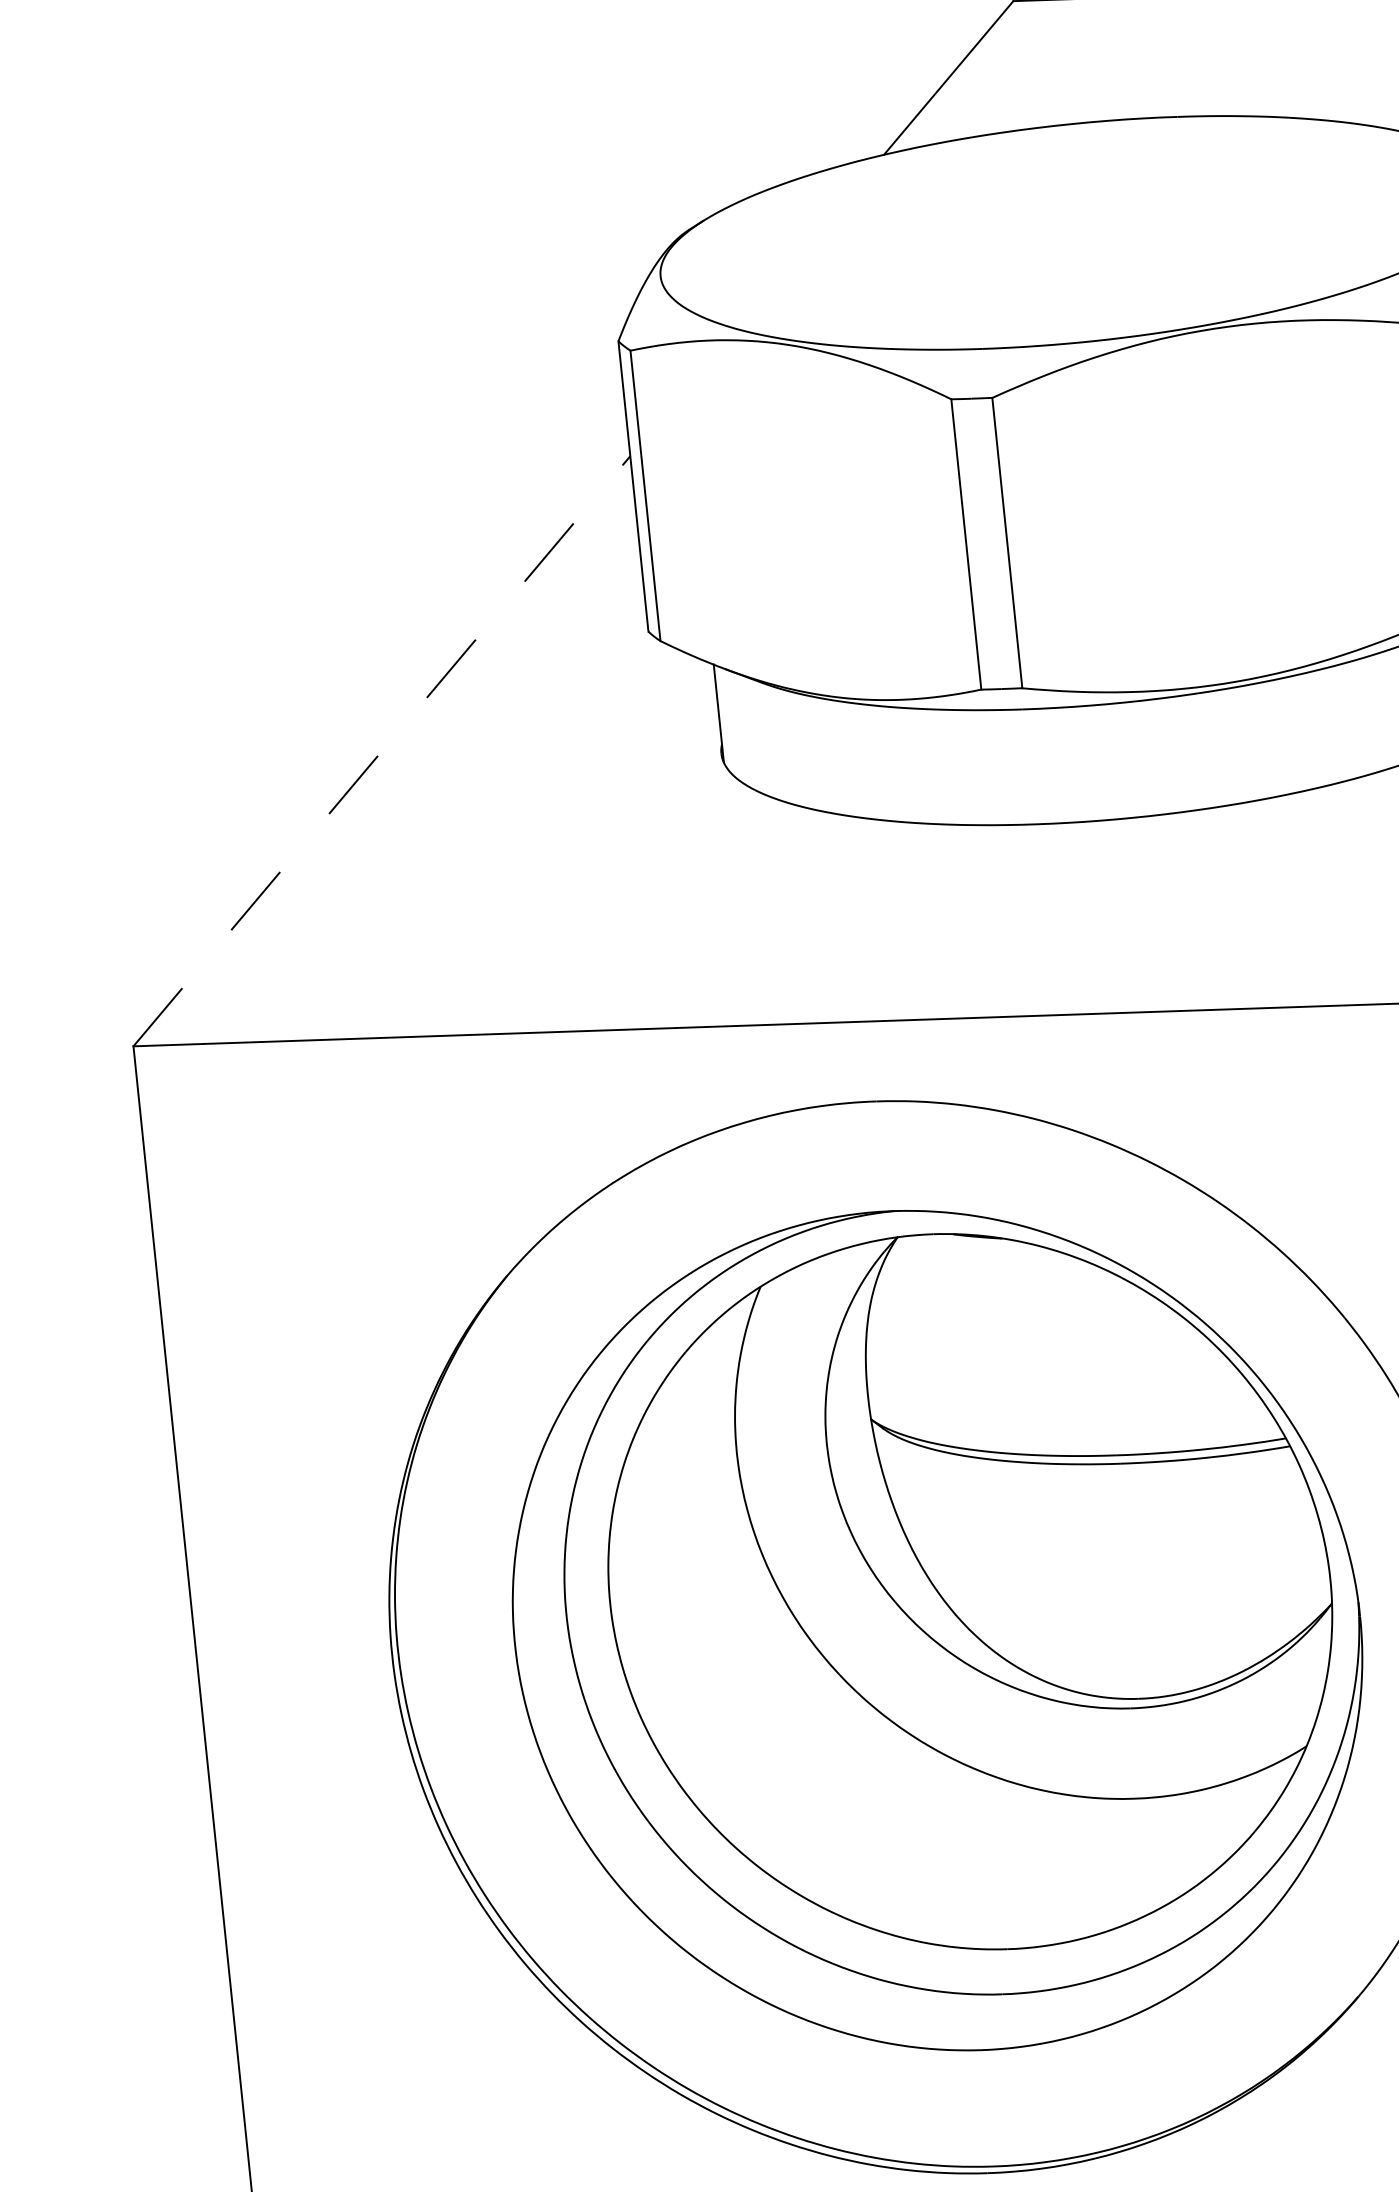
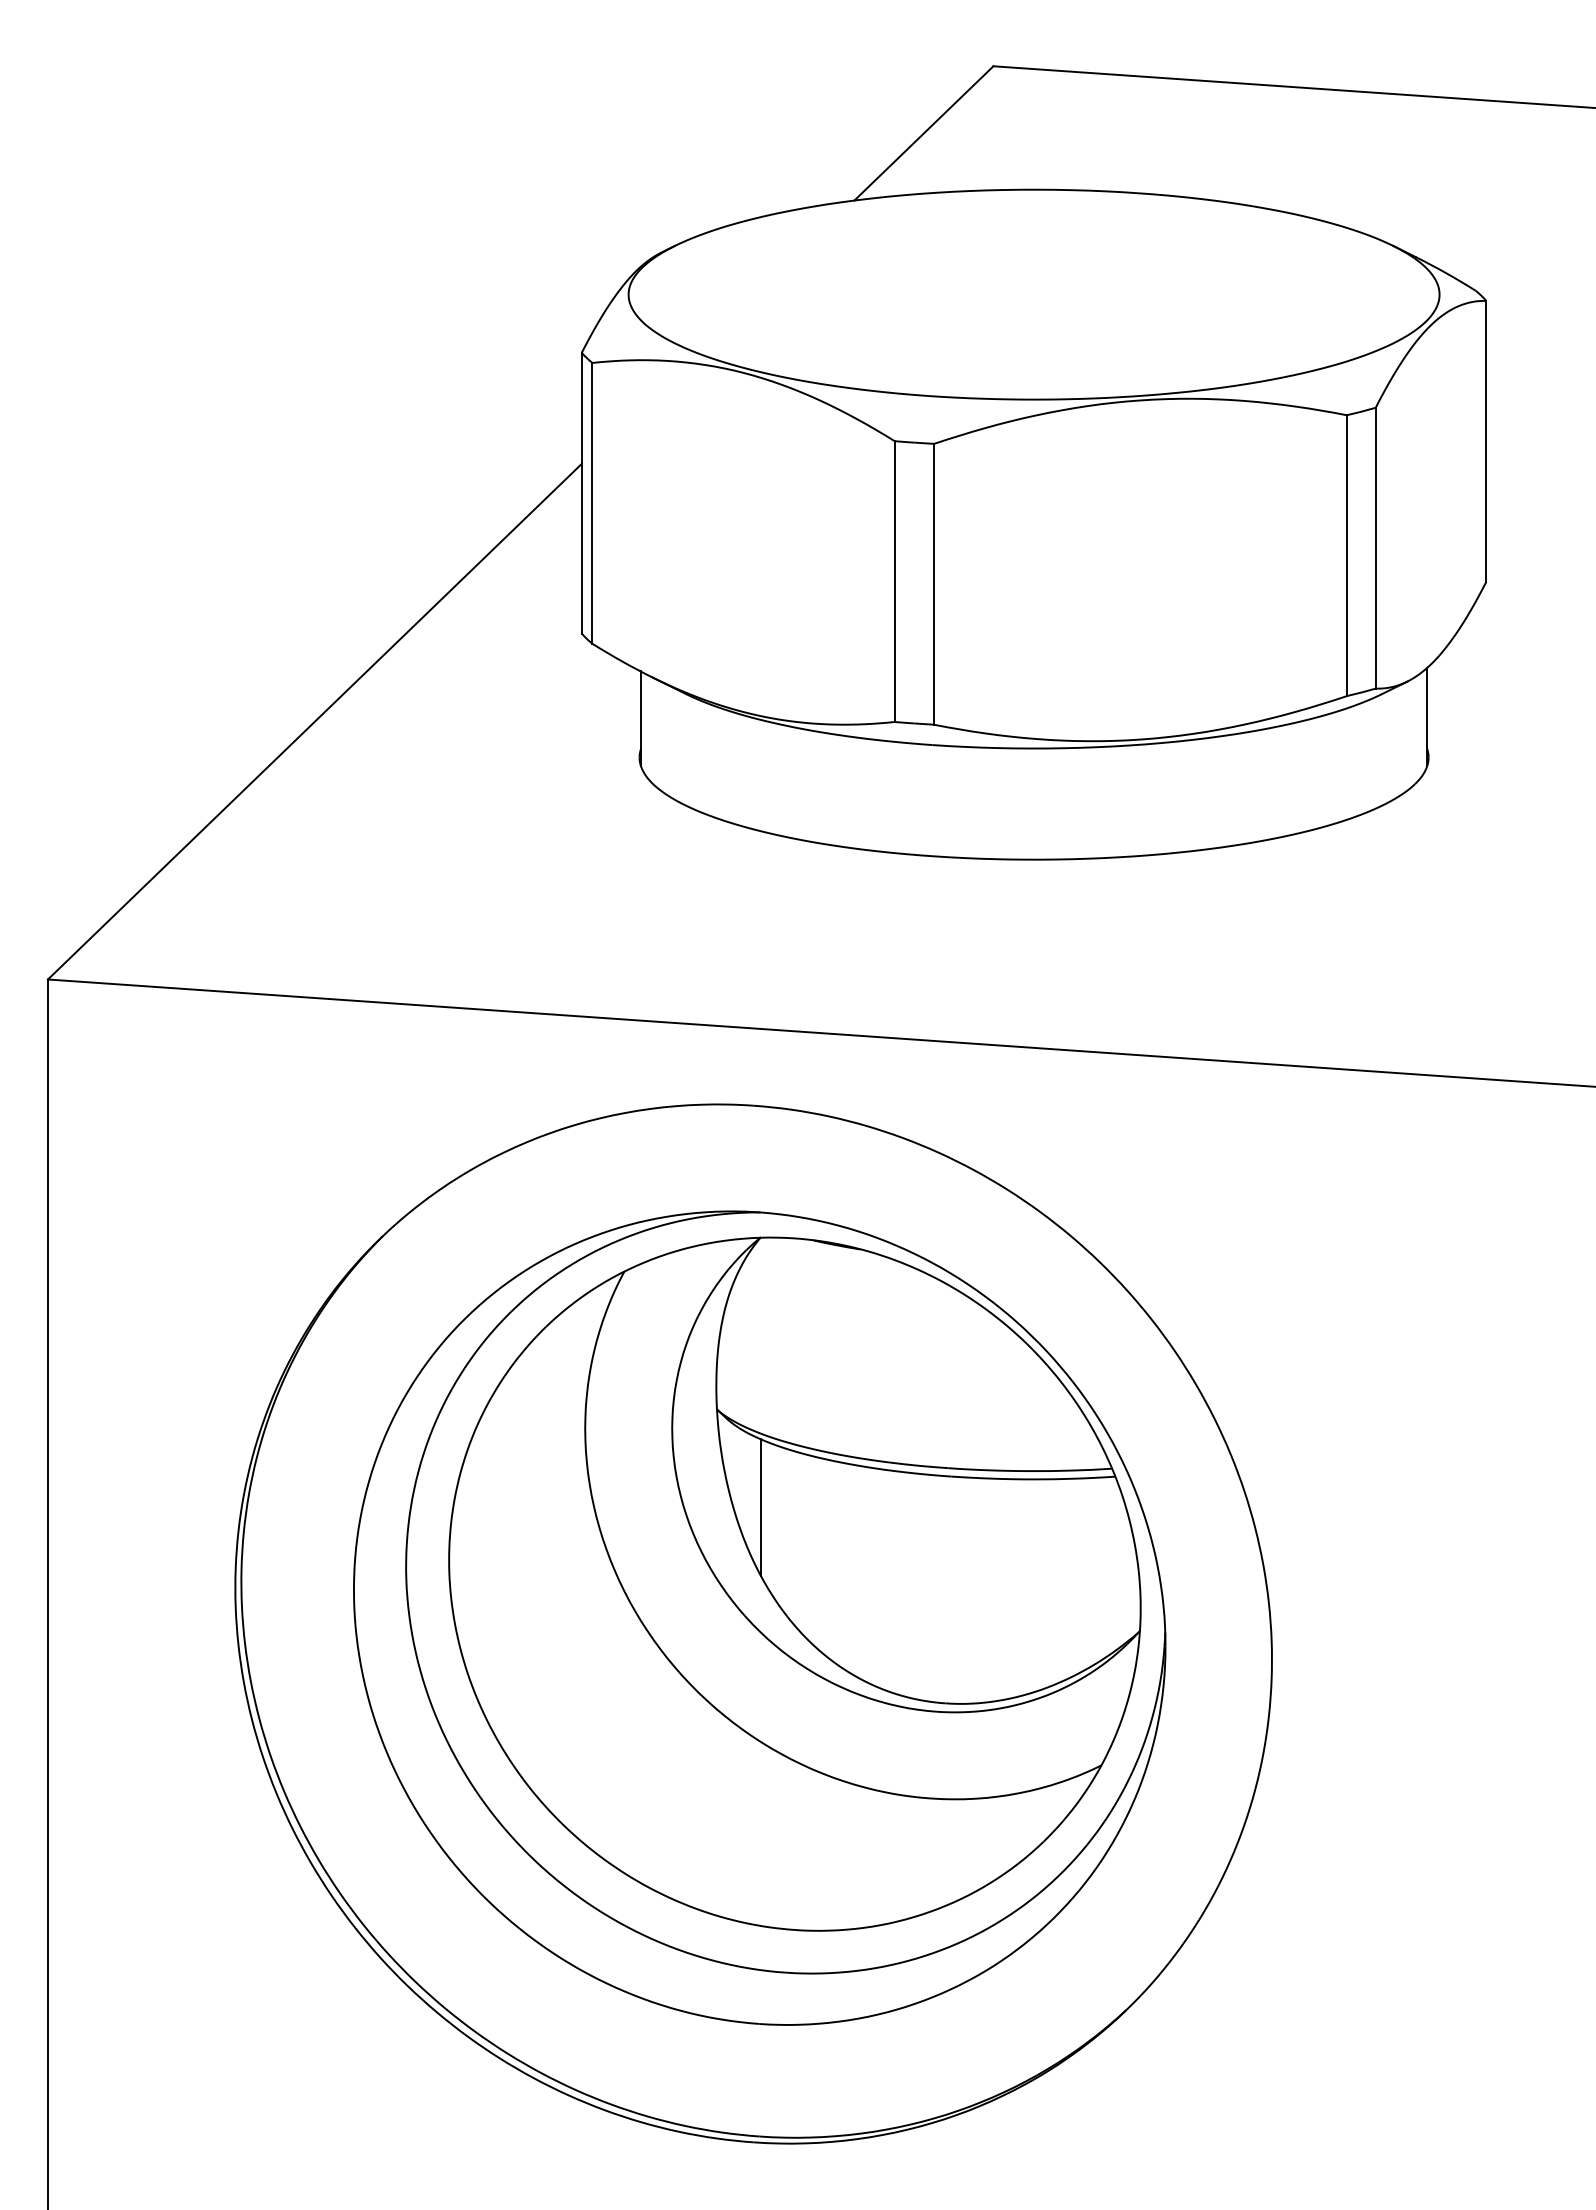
line: (382, 751) -> (315, 721), dashed -> solid
line: (926, 1516) -> (760, 1507), added

